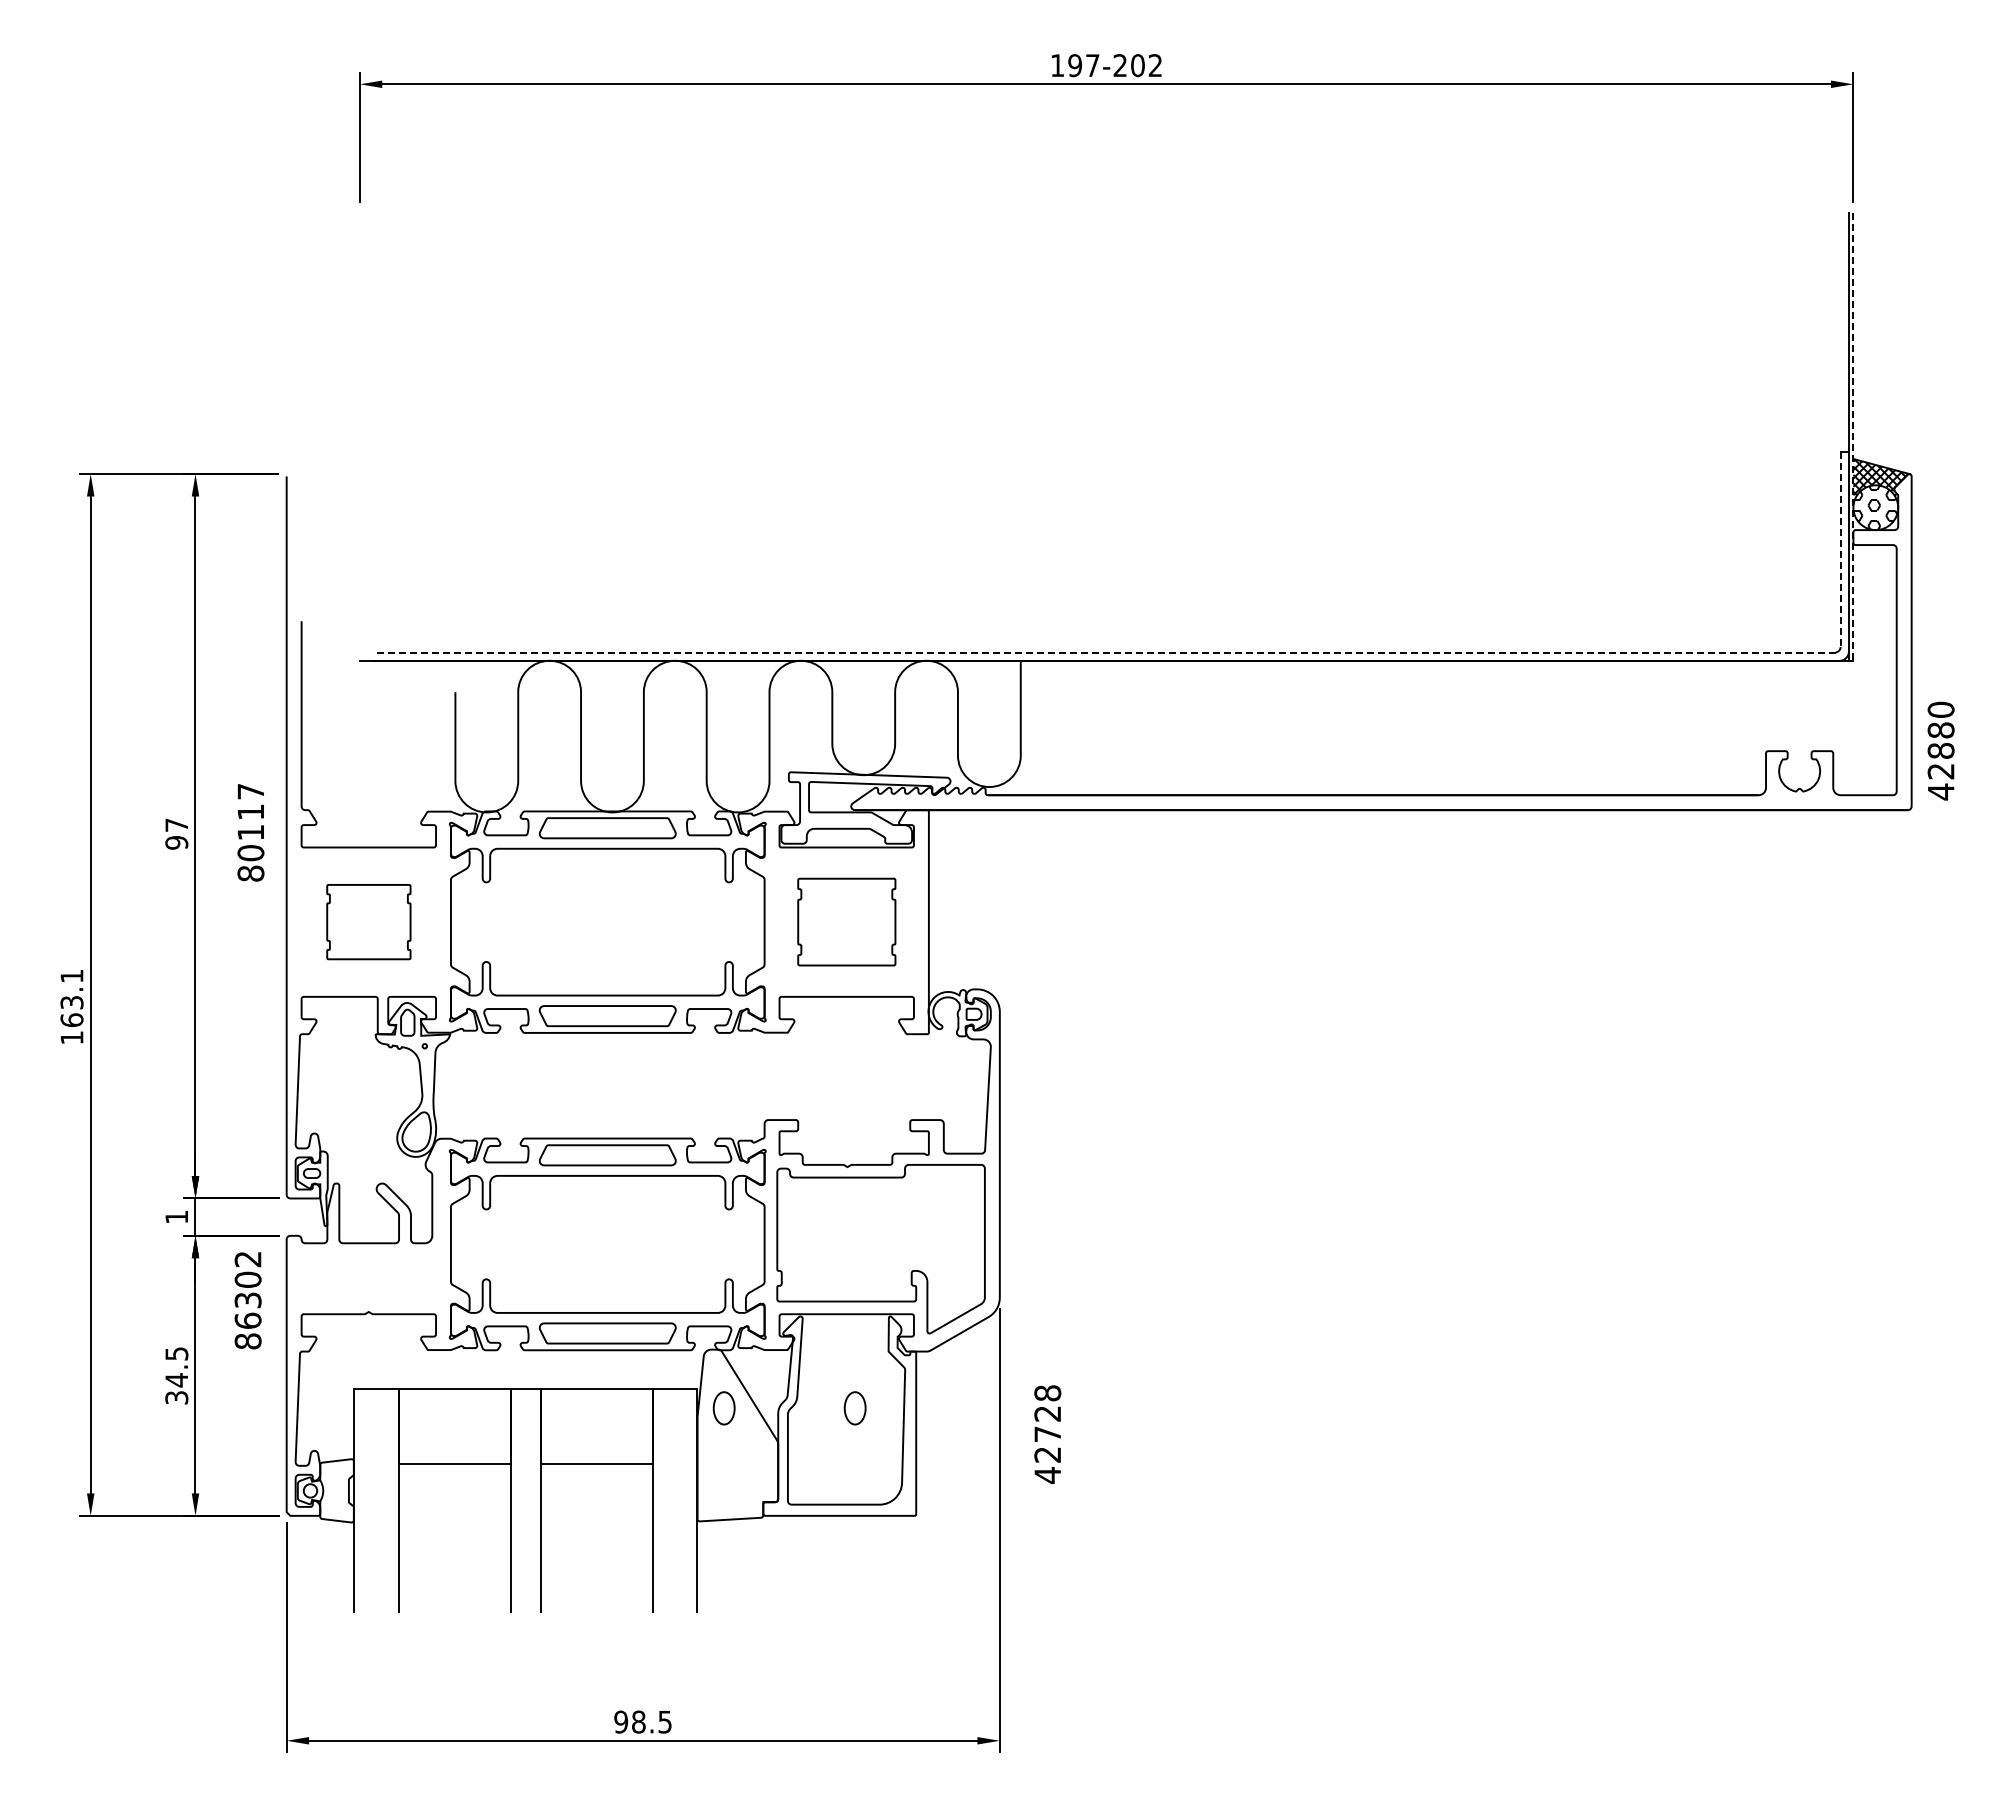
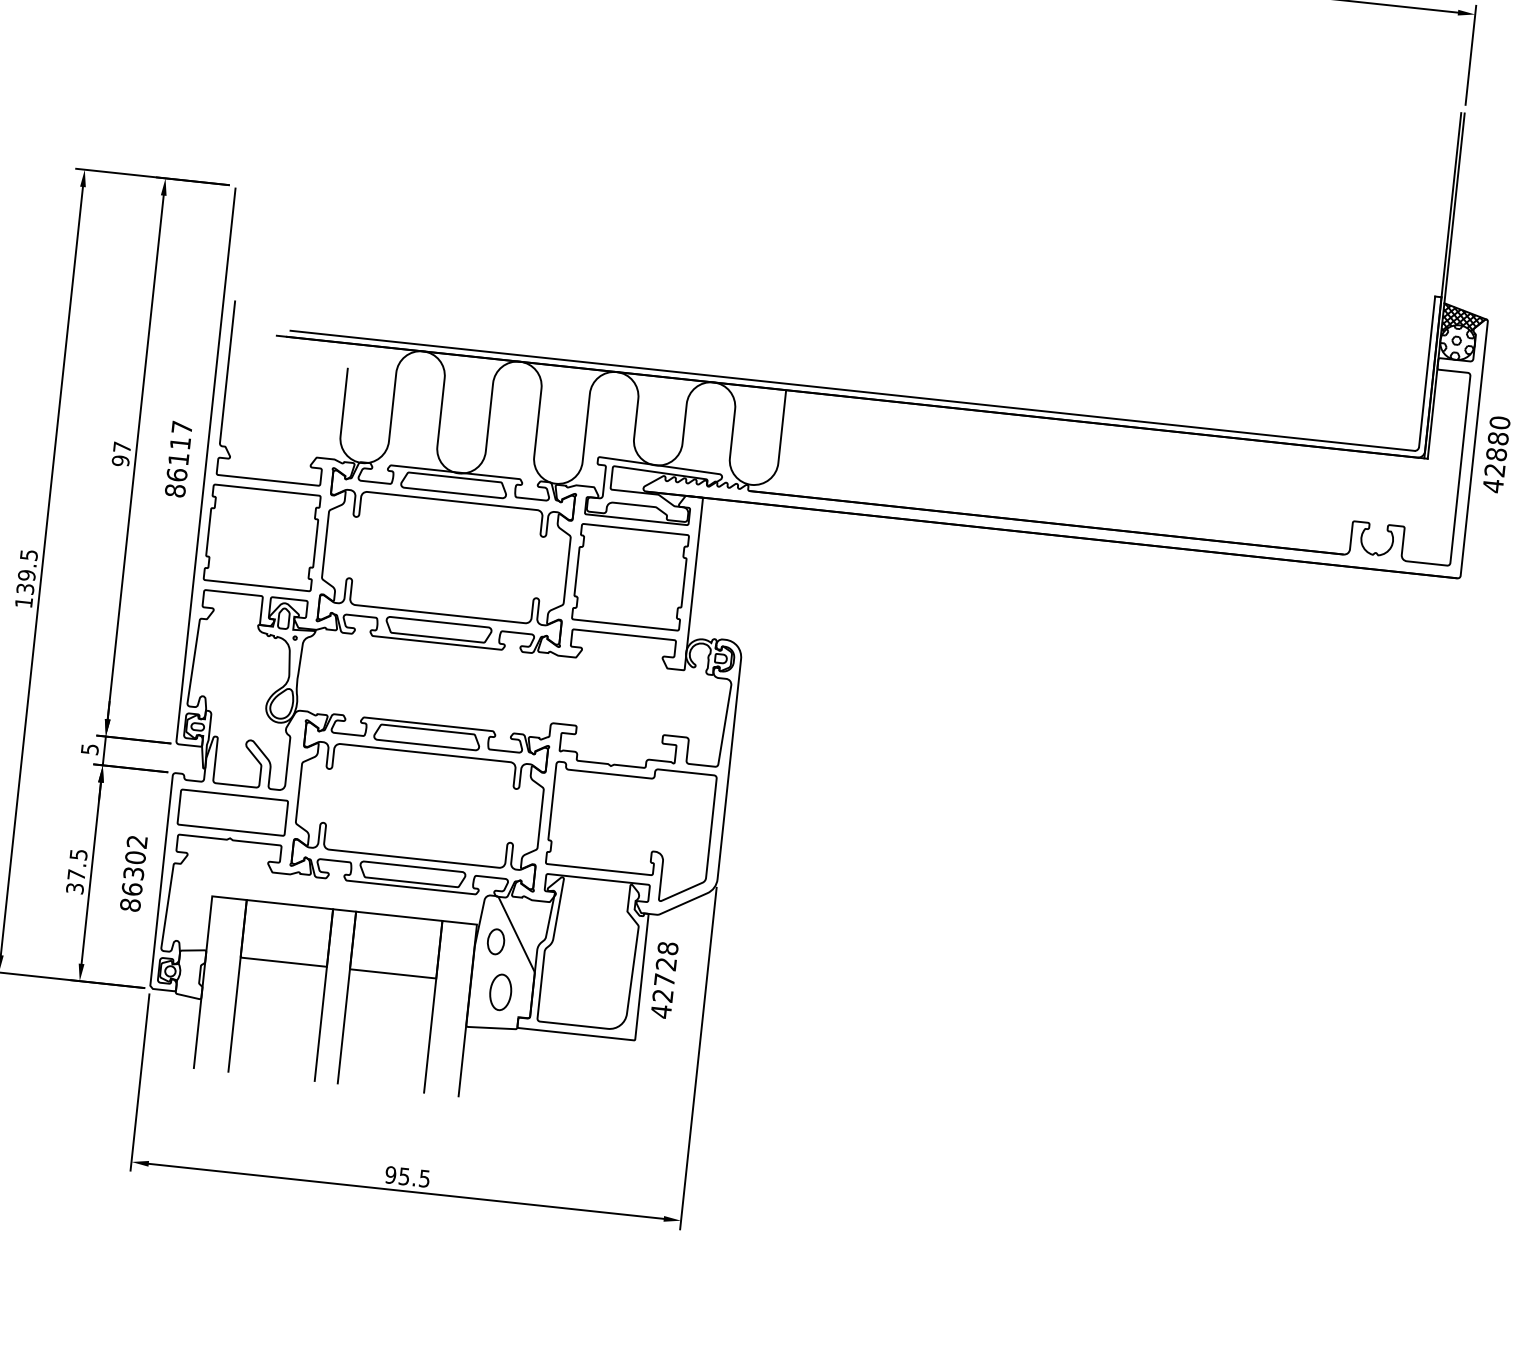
line: (1853, 437) -> (1446, 286), dashed -> solid
line: (1840, 549) -> (1427, 371), dashed -> solid
line: (1105, 652) -> (852, 390), dashed -> solid
text: (1940, 750) -> (1496, 454), moved
text: (250, 853) -> (176, 475), 80117 -> 86117
part: (368, 921) -> (262, 537), size x1.67
part: (846, 921) -> (630, 576), size x1.43
text: (71, 998) -> (26, 572), 163.1 -> 139.5
text: (176, 1216) -> (89, 748), 1 -> 5
part: (368, 1278) -> (232, 812), added
text: (247, 1300) -> (133, 873), moved
text: (176, 1380) -> (76, 875), 34.5 -> 37.5
part: (854, 1408) -> (596, 952), removed
text: (1047, 1434) -> (664, 980), moved
part: (736, 1472) -> (500, 992), added
text: (638, 1721) -> (404, 1176), 98.5 -> 95.5

